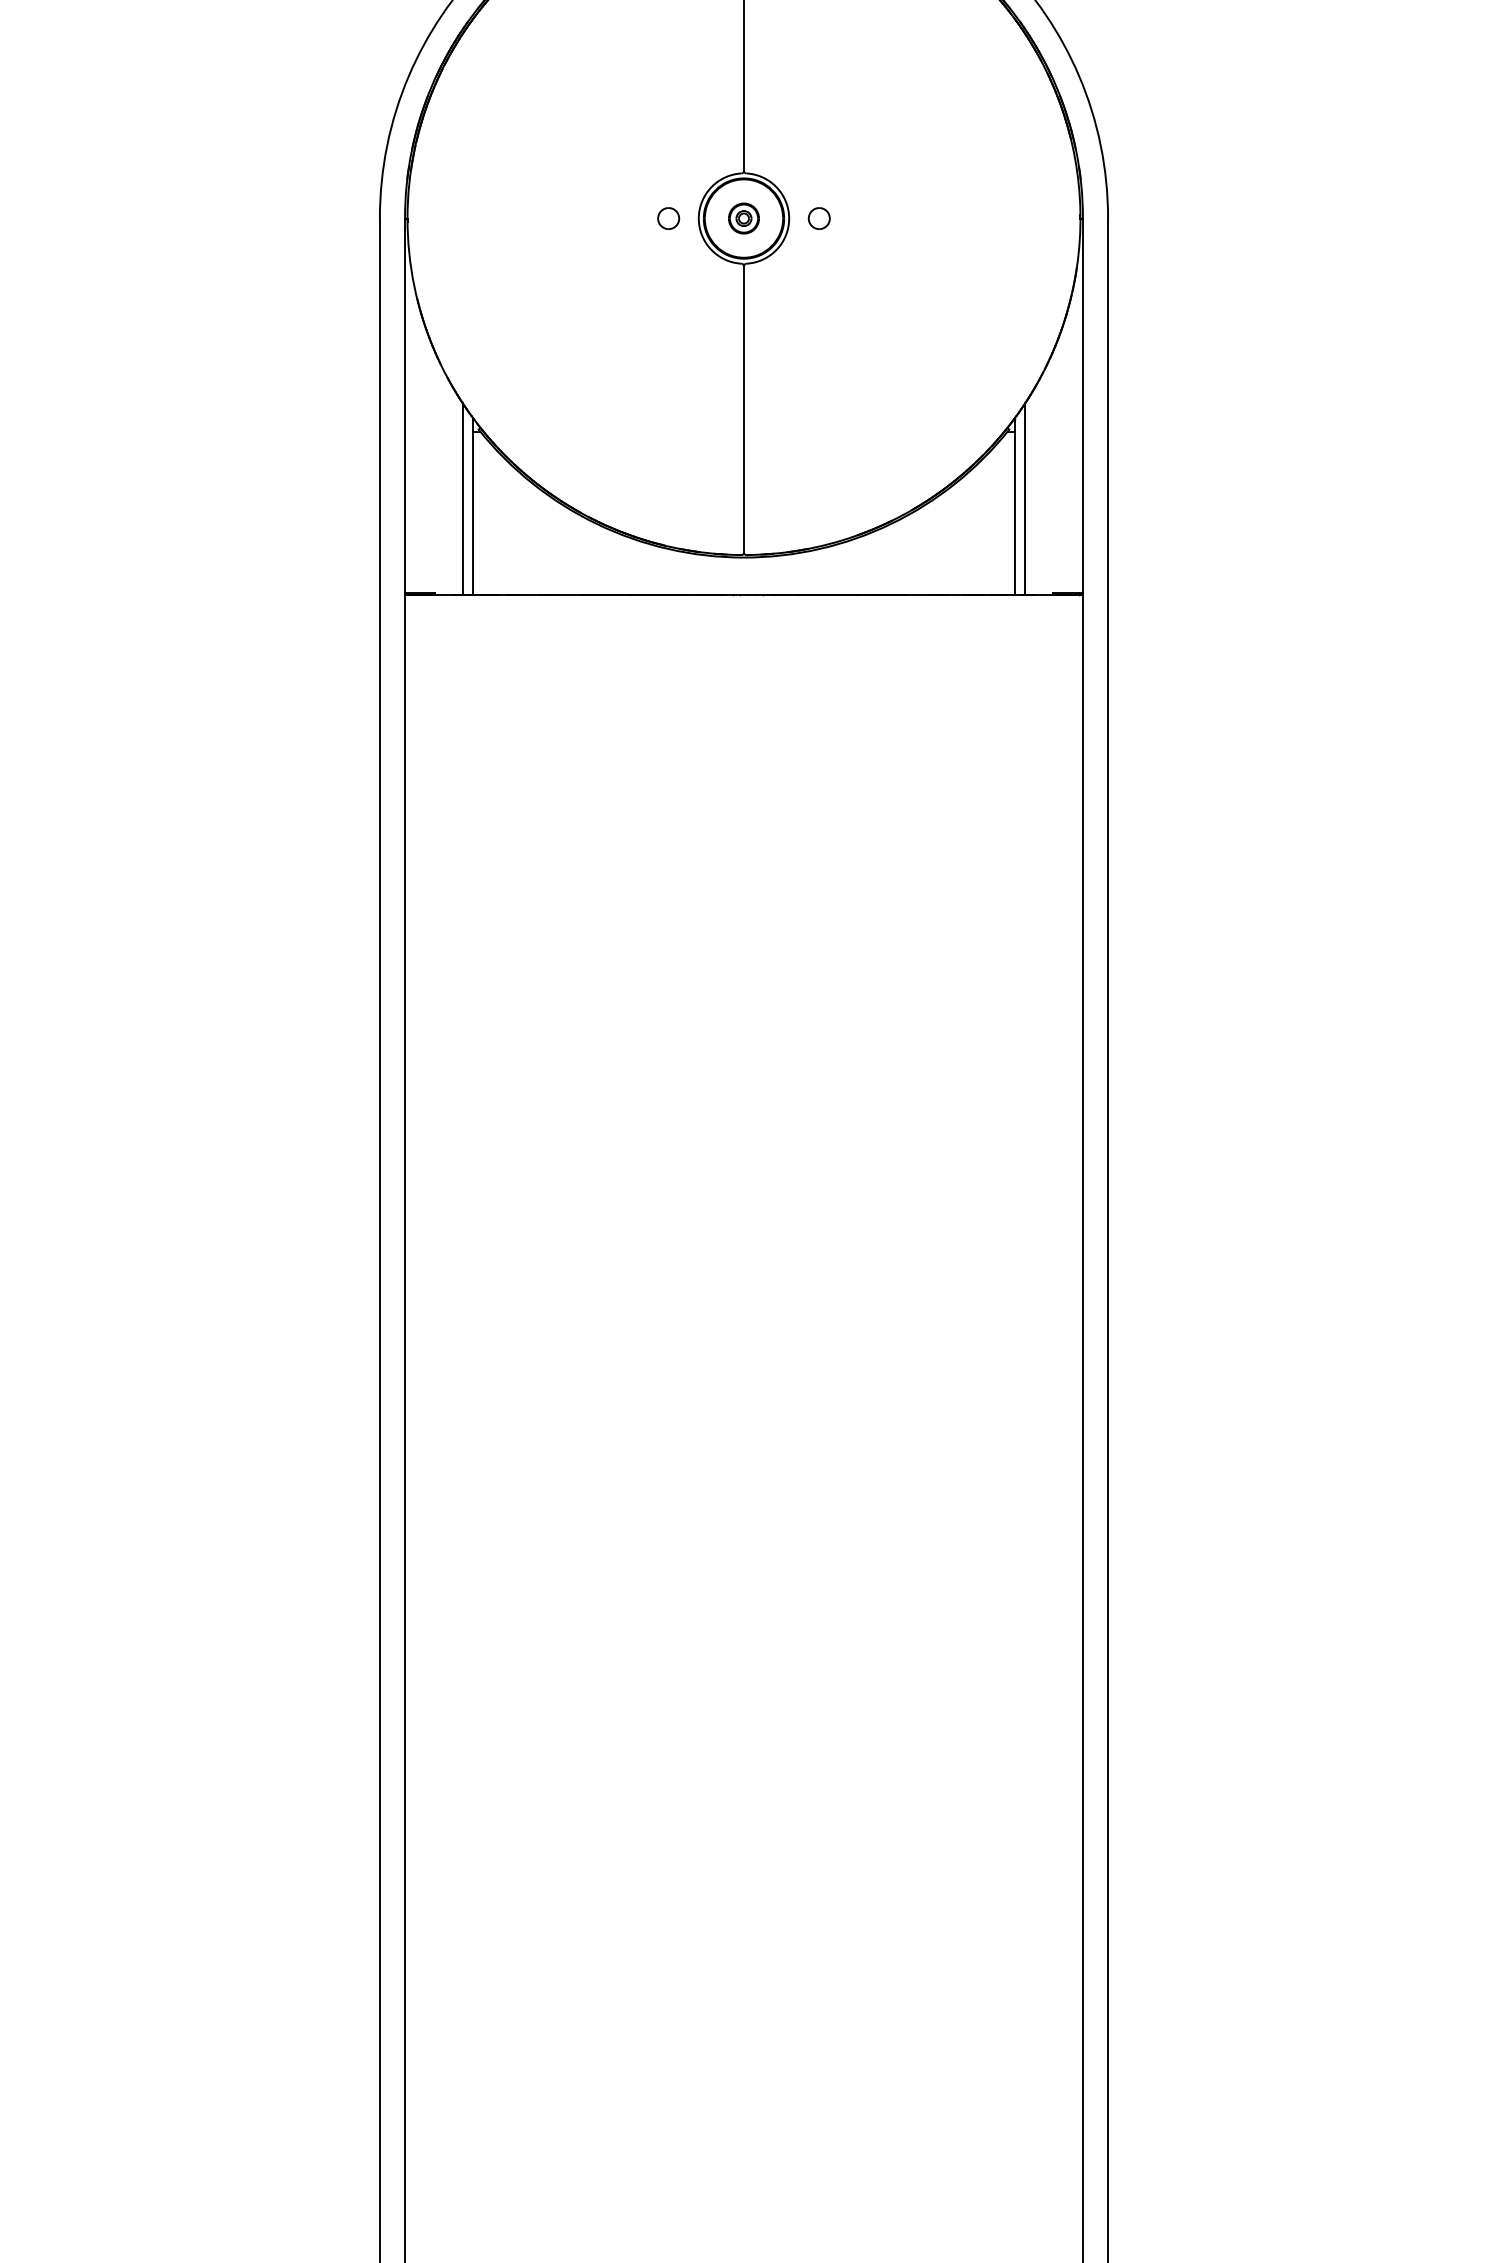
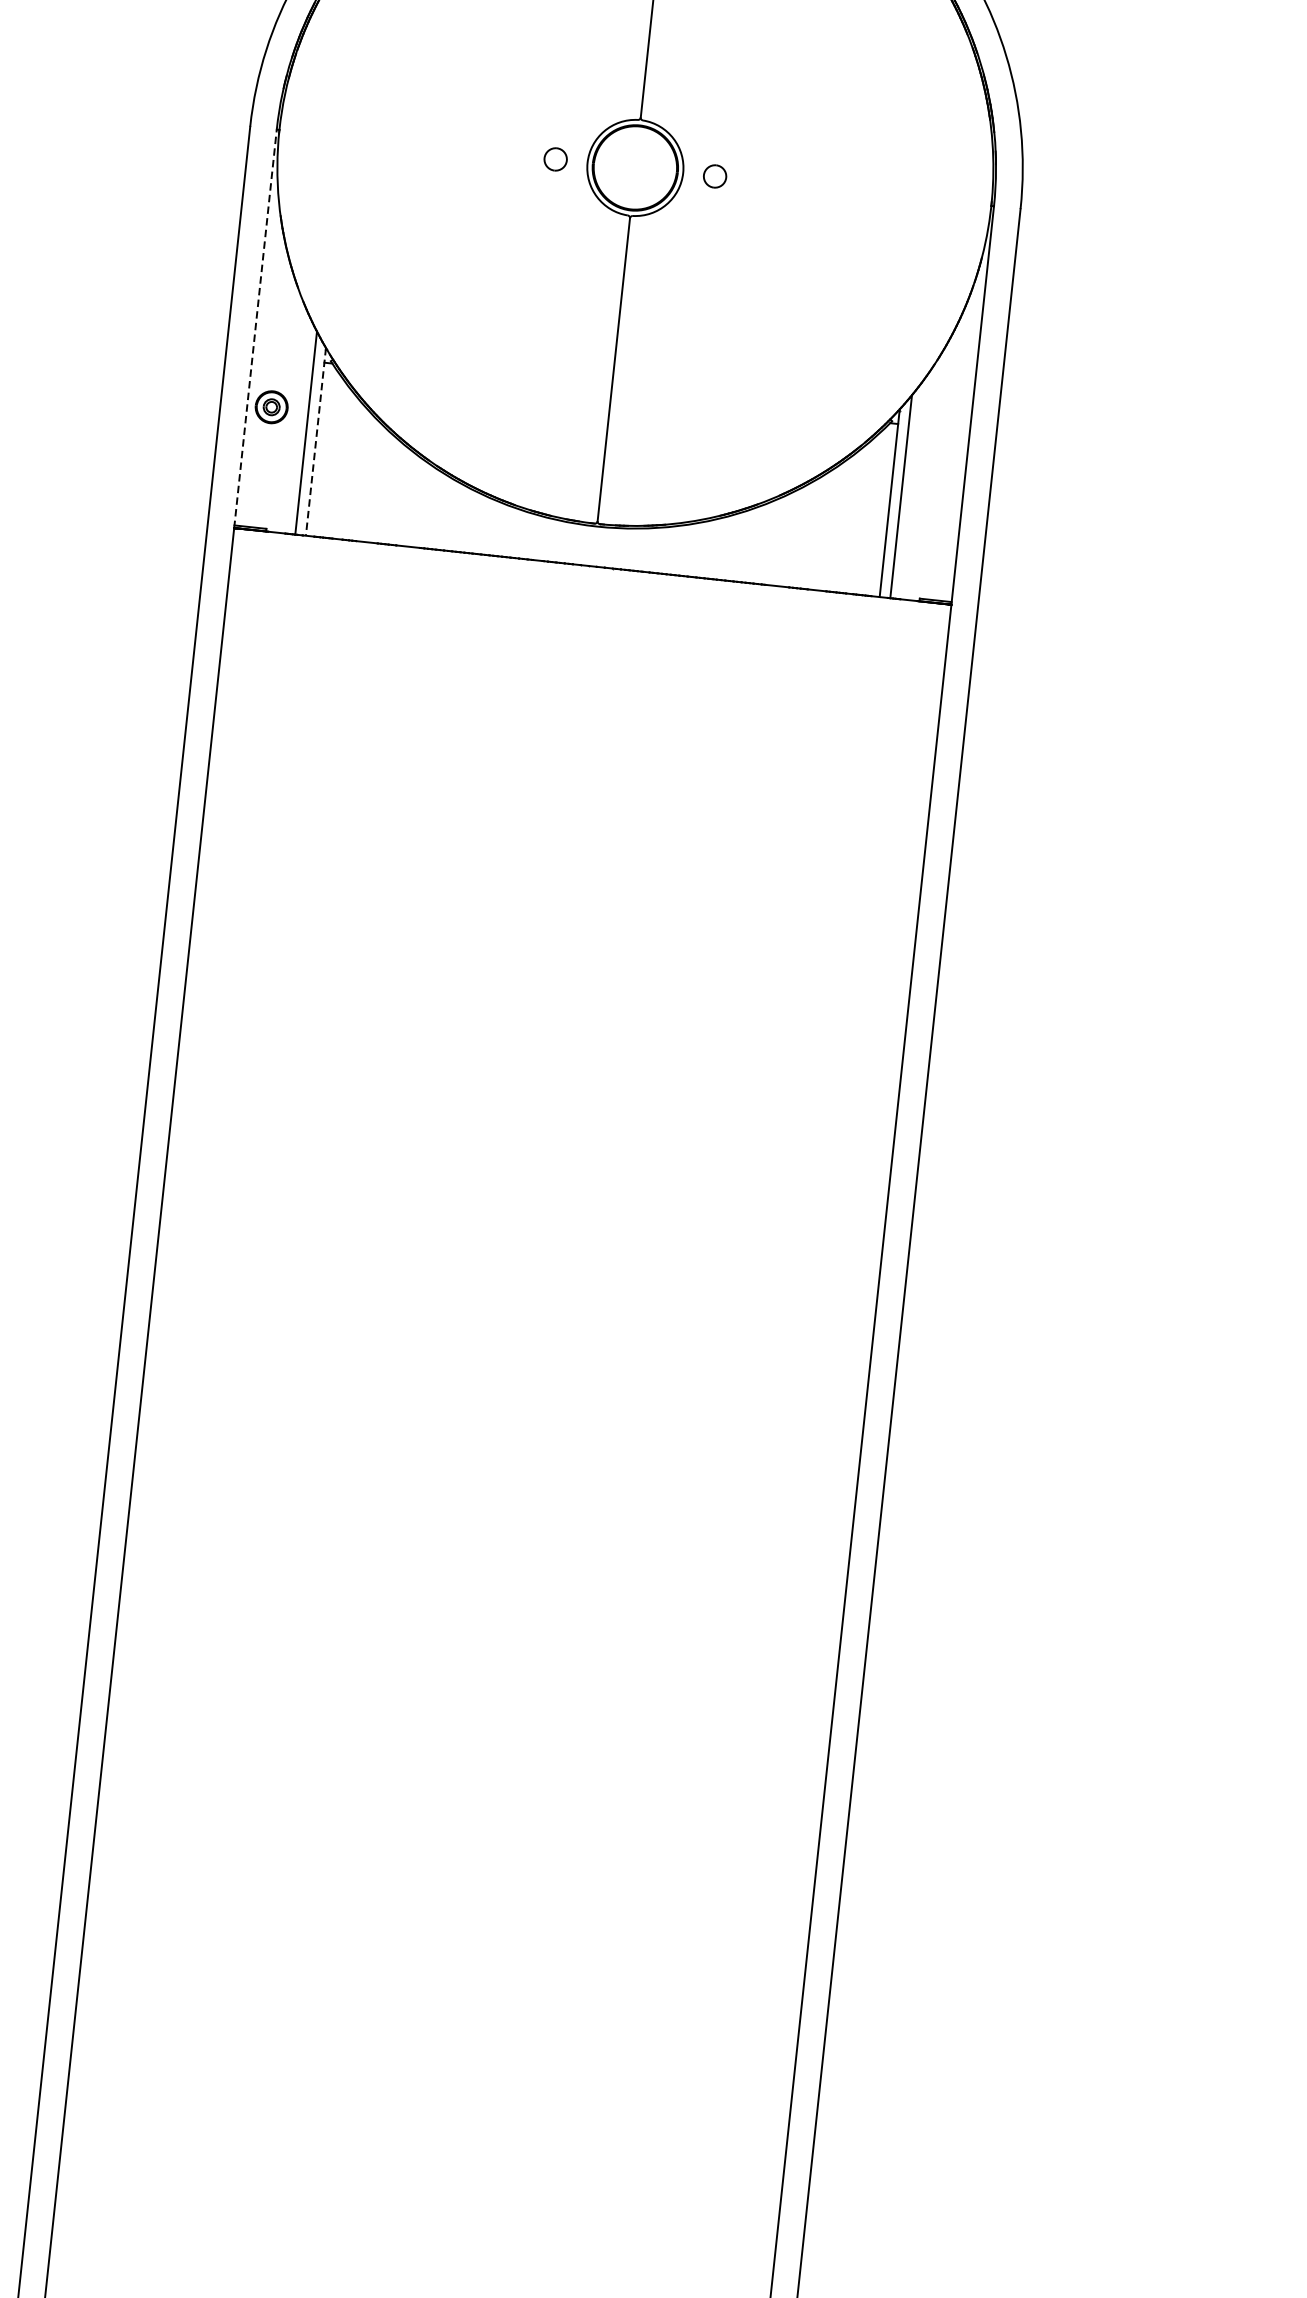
part: (743, 218) -> (271, 407), moved
line: (405, 406) -> (256, 328), solid -> dashed
line: (472, 506) -> (315, 441), solid -> dashed

